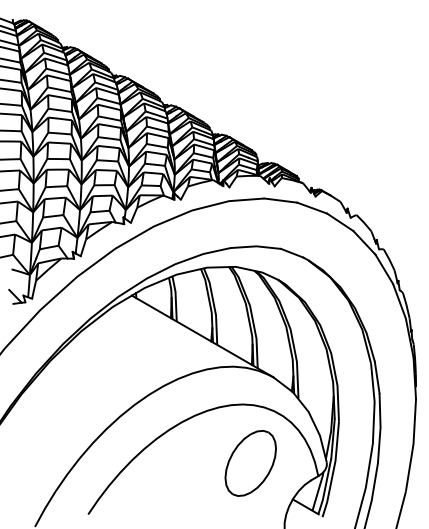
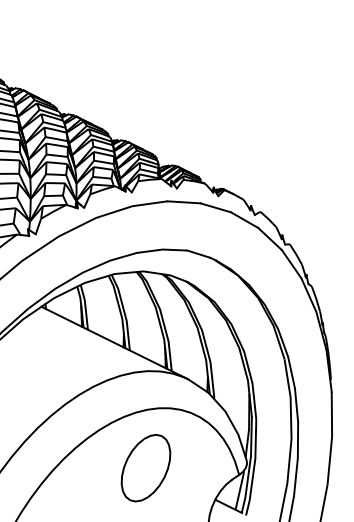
part: (250, 463) -> (145, 468), moved

